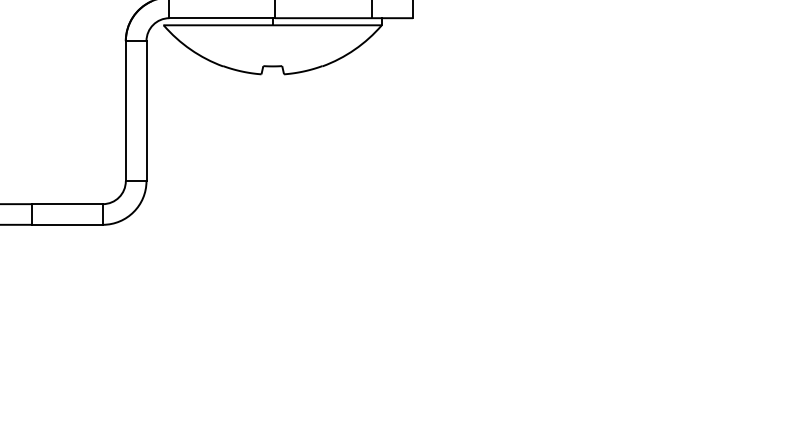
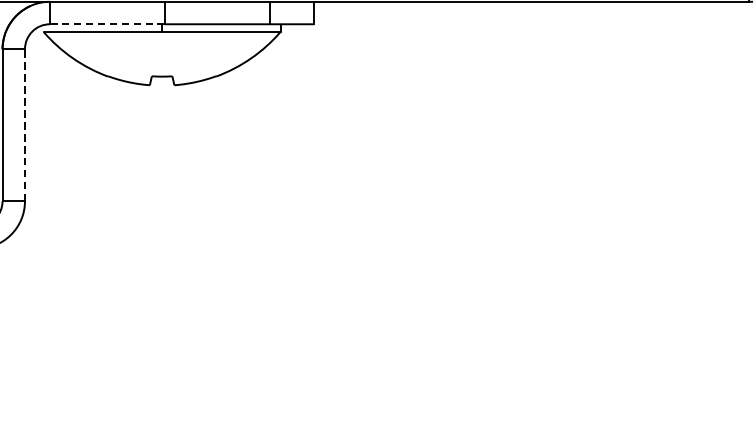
line: (222, 18) -> (107, 24), solid -> dashed
line: (146, 110) -> (24, 124), solid -> dashed

